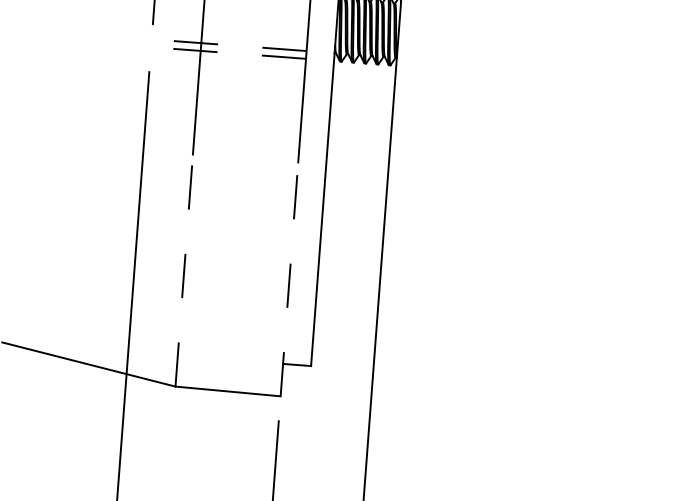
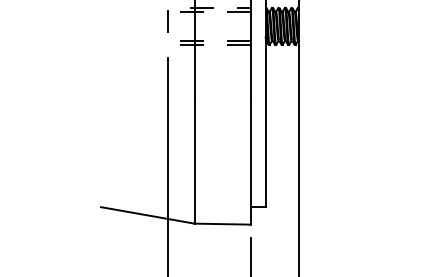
line: (184, 269) -> (194, 161), dashed -> solid
line: (289, 277) -> (250, 161), dashed -> solid

